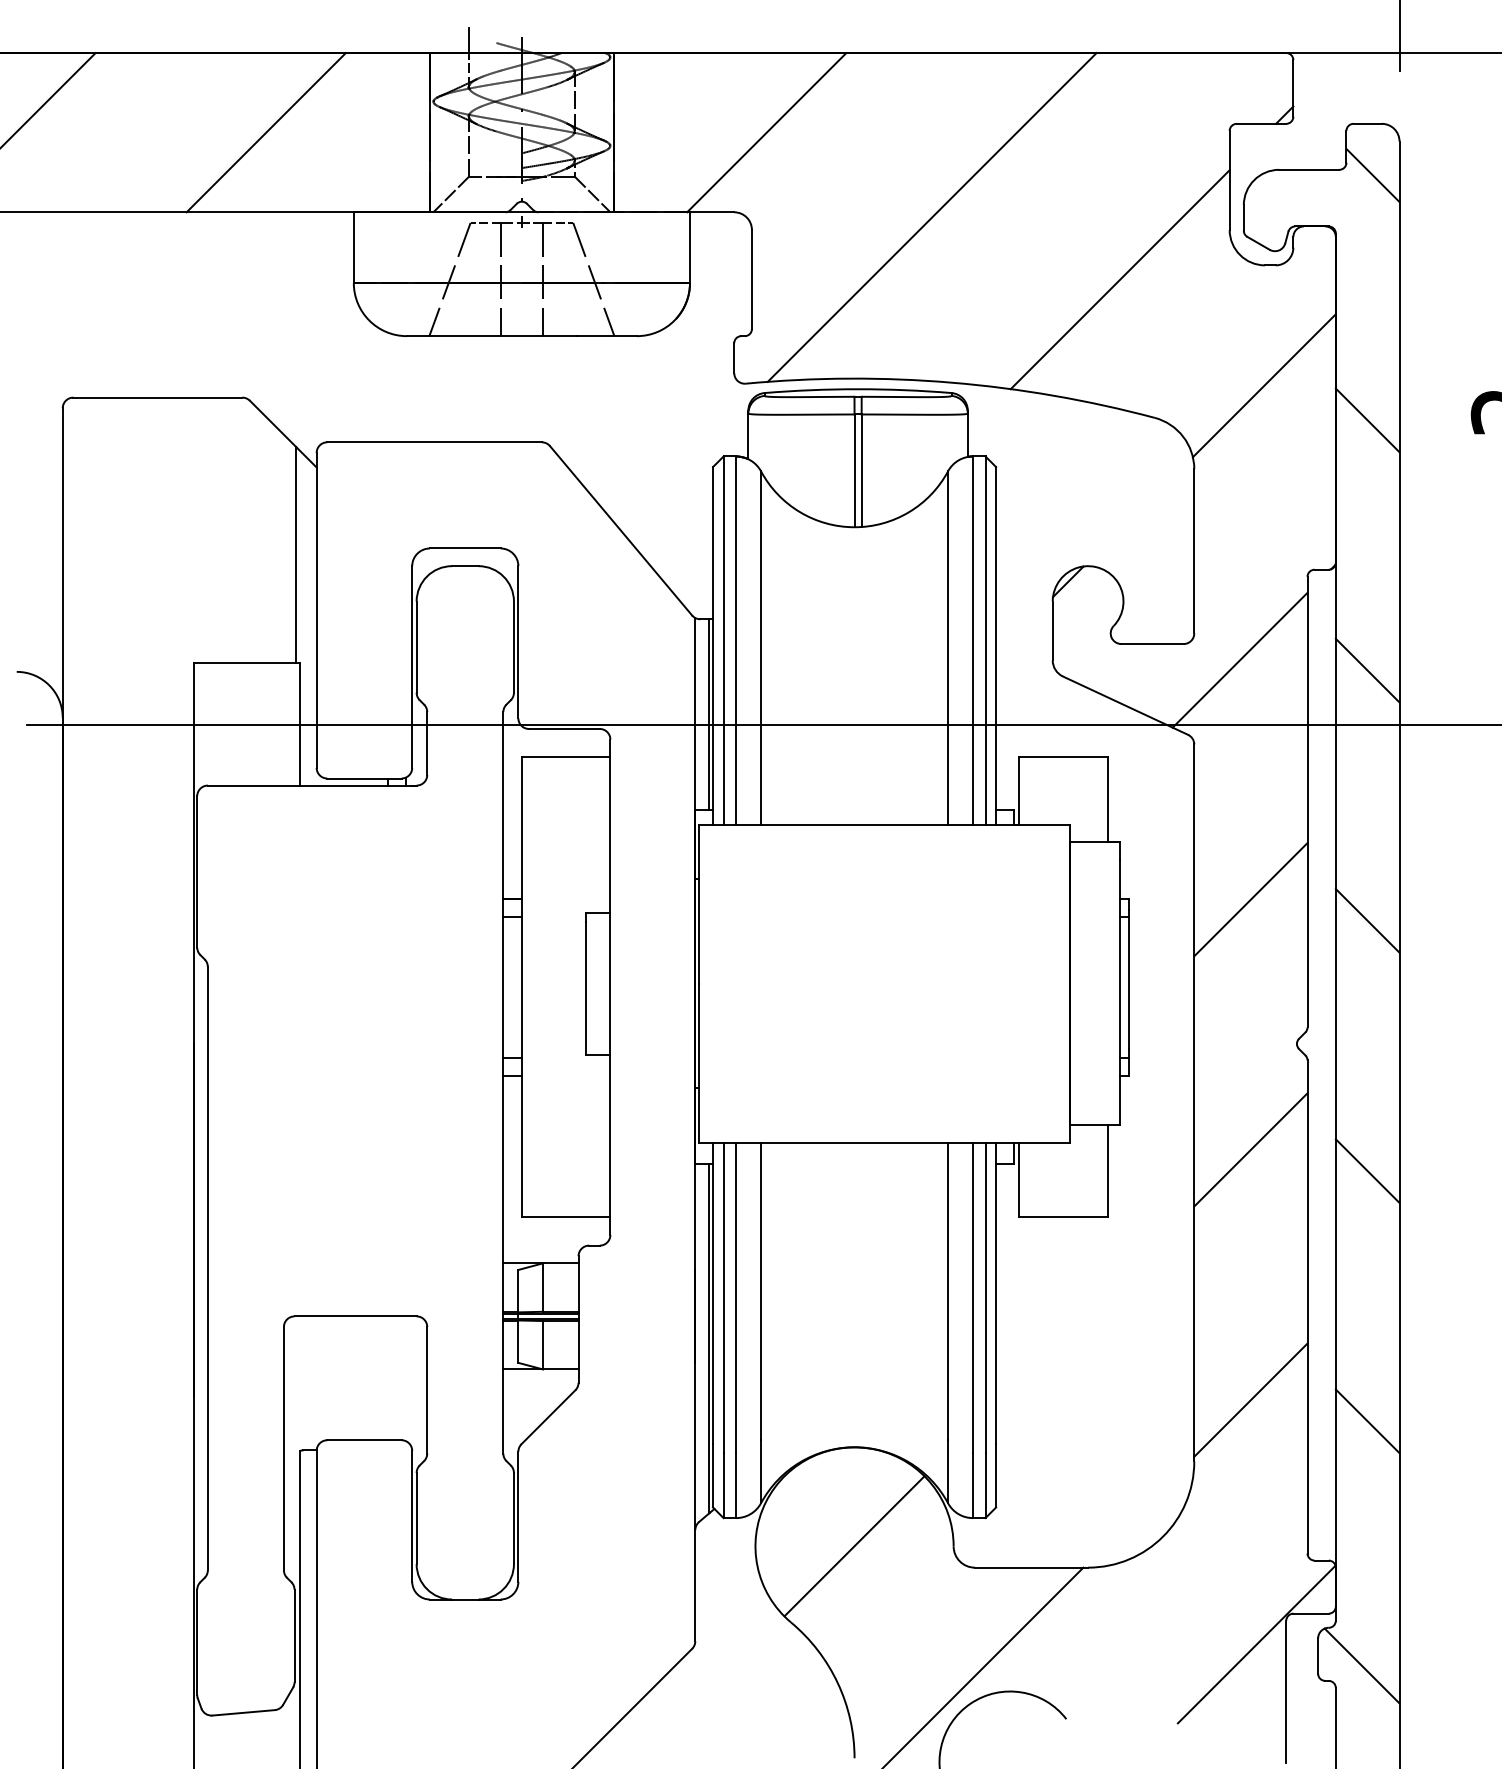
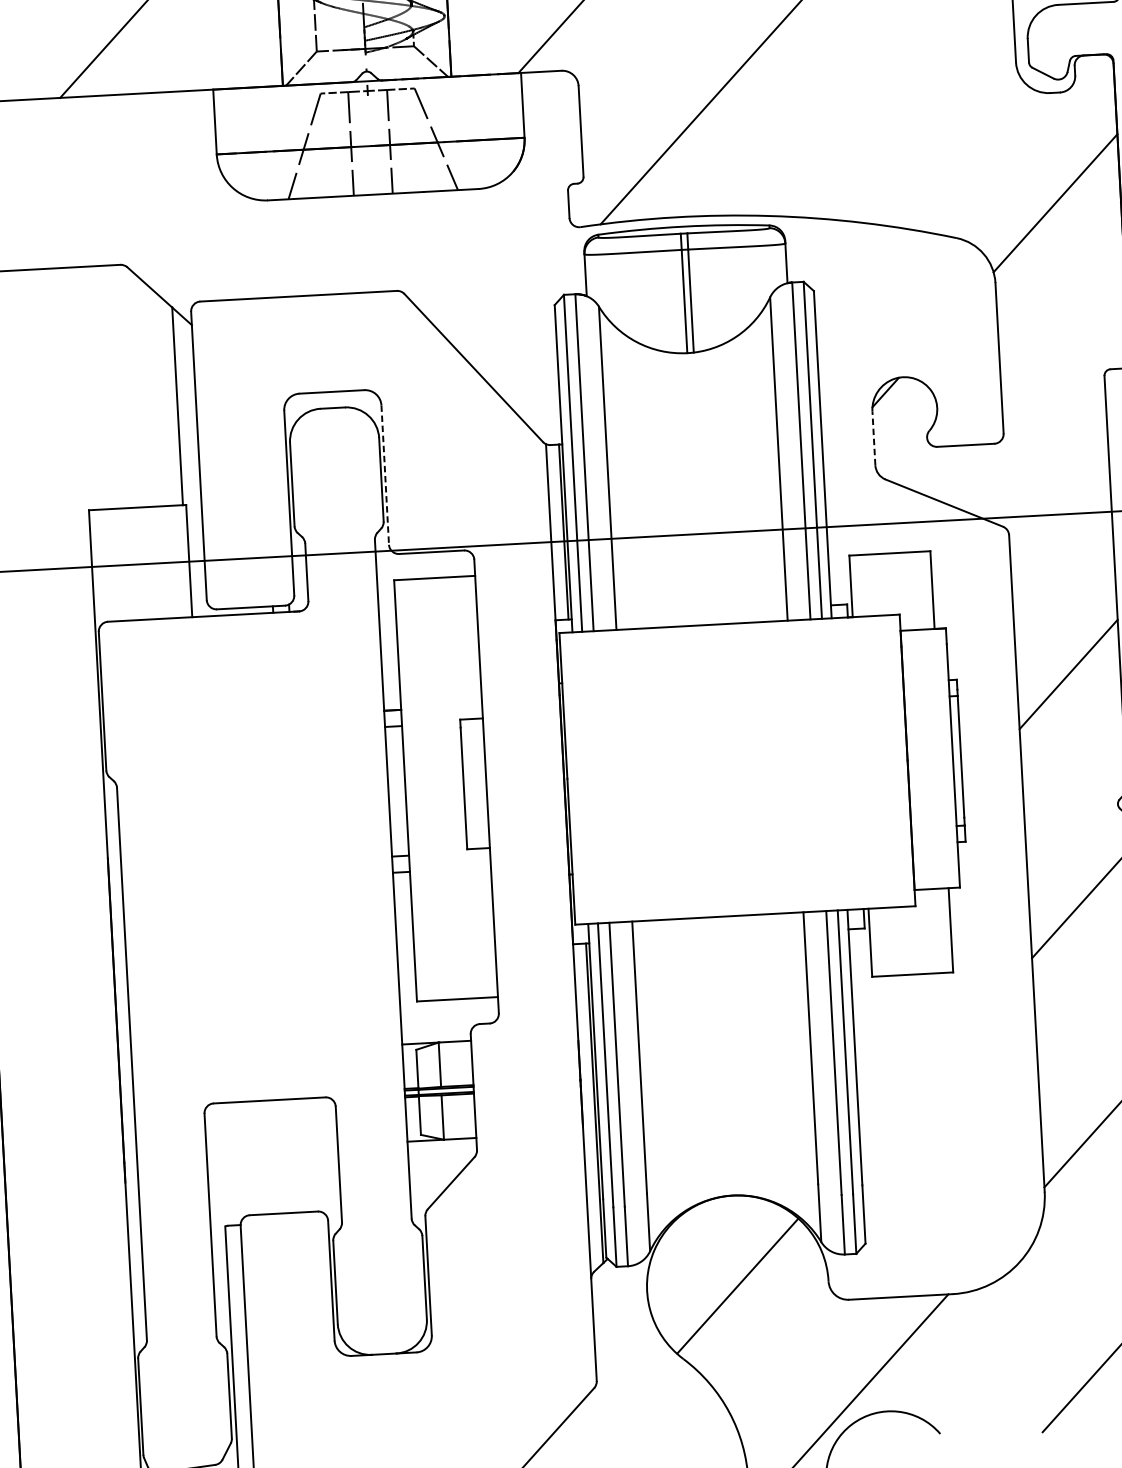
line: (1119, 279) -> (917, 113), removed
line: (1052, 630) -> (873, 437), solid -> dashed
line: (518, 642) -> (385, 475), solid -> dashed
line: (1239, 659) -> (1046, 455), removed

